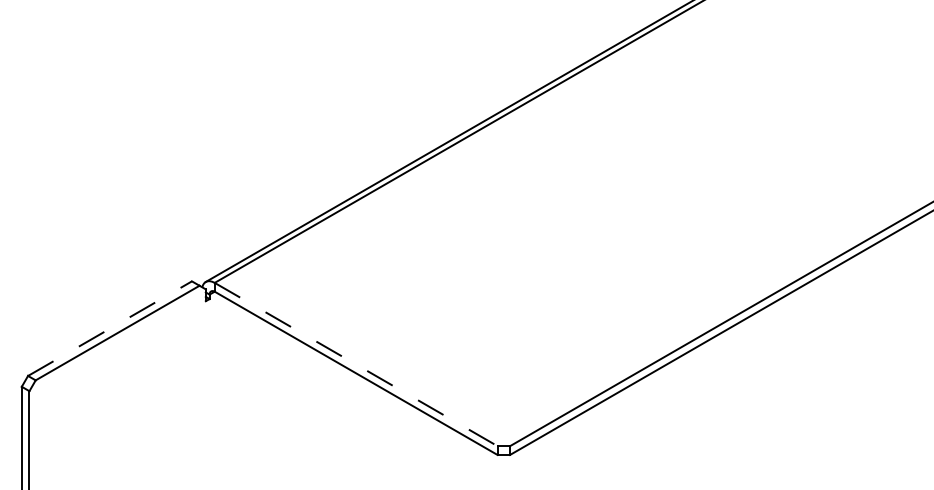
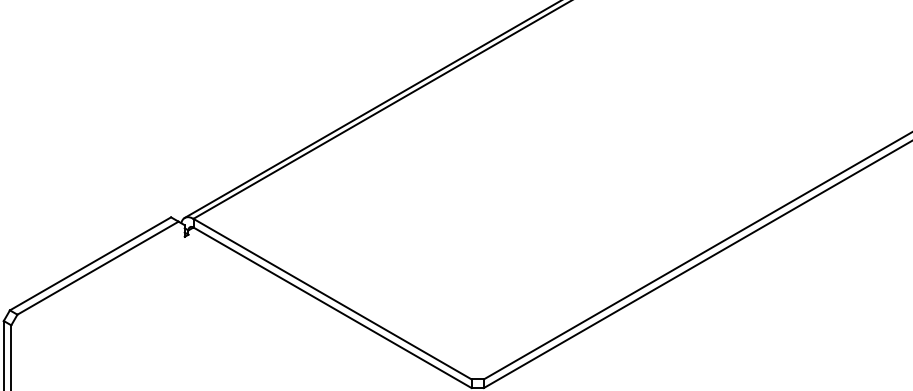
line: (110, 328) -> (91, 263), dashed -> solid
line: (356, 364) -> (332, 299), dashed -> solid

